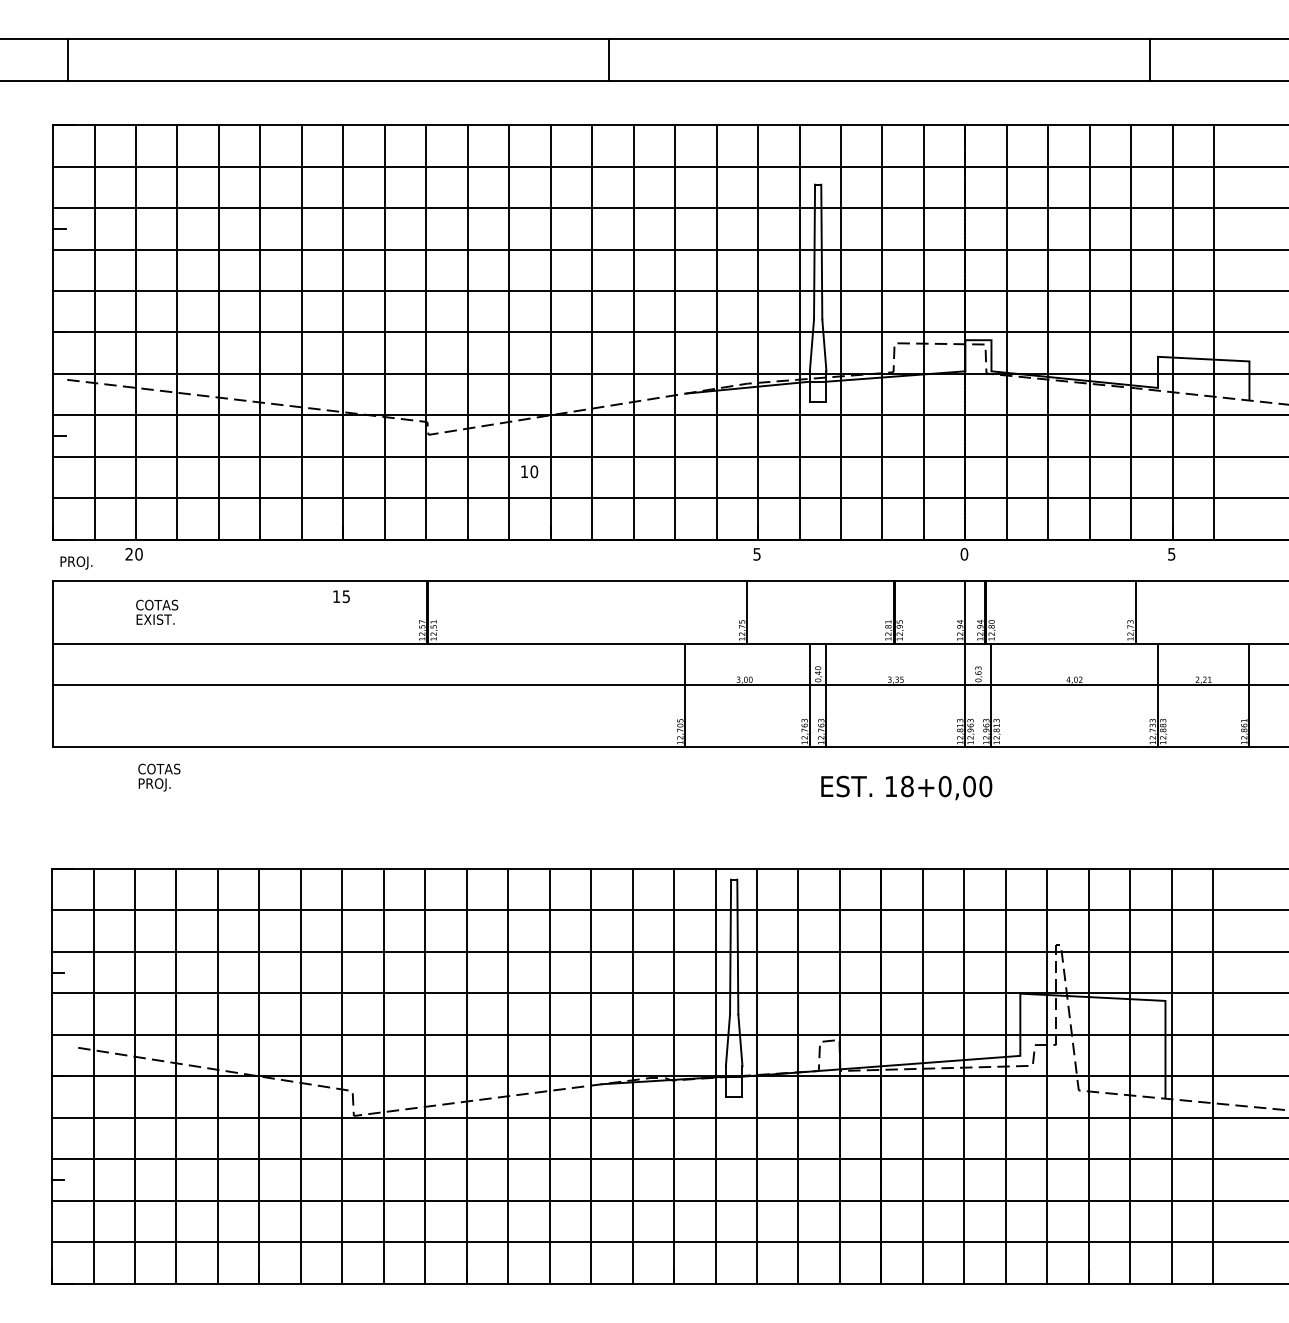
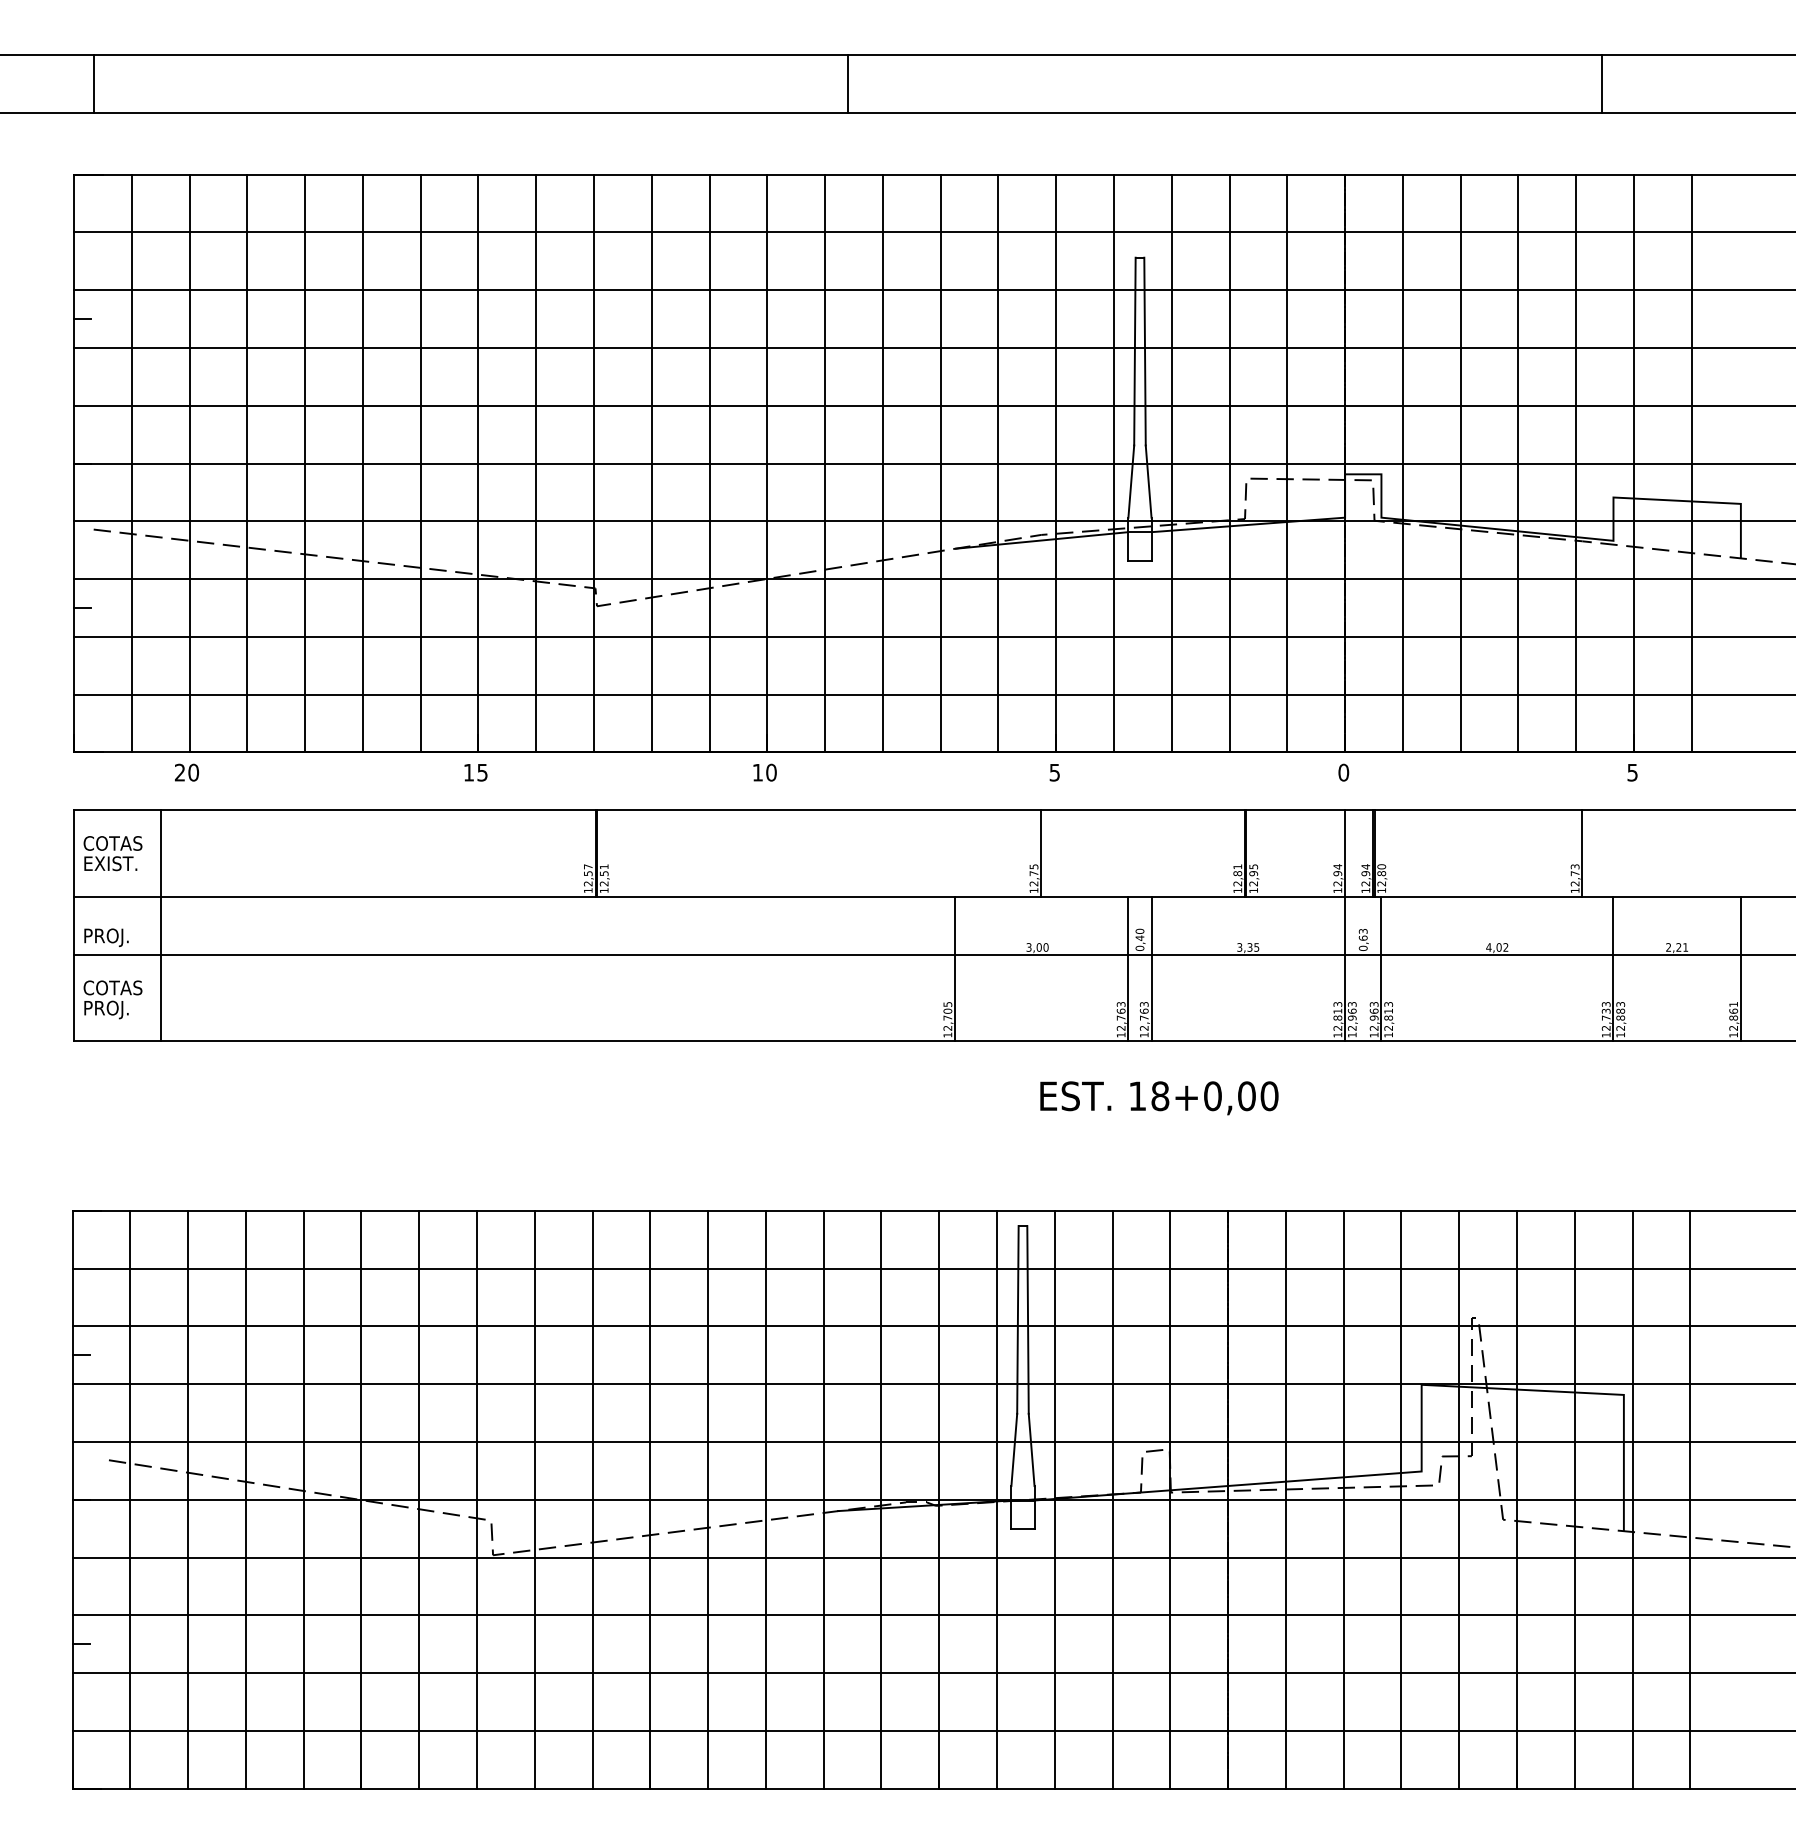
text: (529, 471) -> (764, 772), moved
text: (76, 562) -> (106, 937), moved
text: (341, 596) -> (475, 772), moved
text: (156, 612) -> (112, 853), moved
line: (115, 664) -> (160, 925), added
text: (158, 777) -> (112, 999), moved
text: (906, 788) -> (1159, 1098), moved

